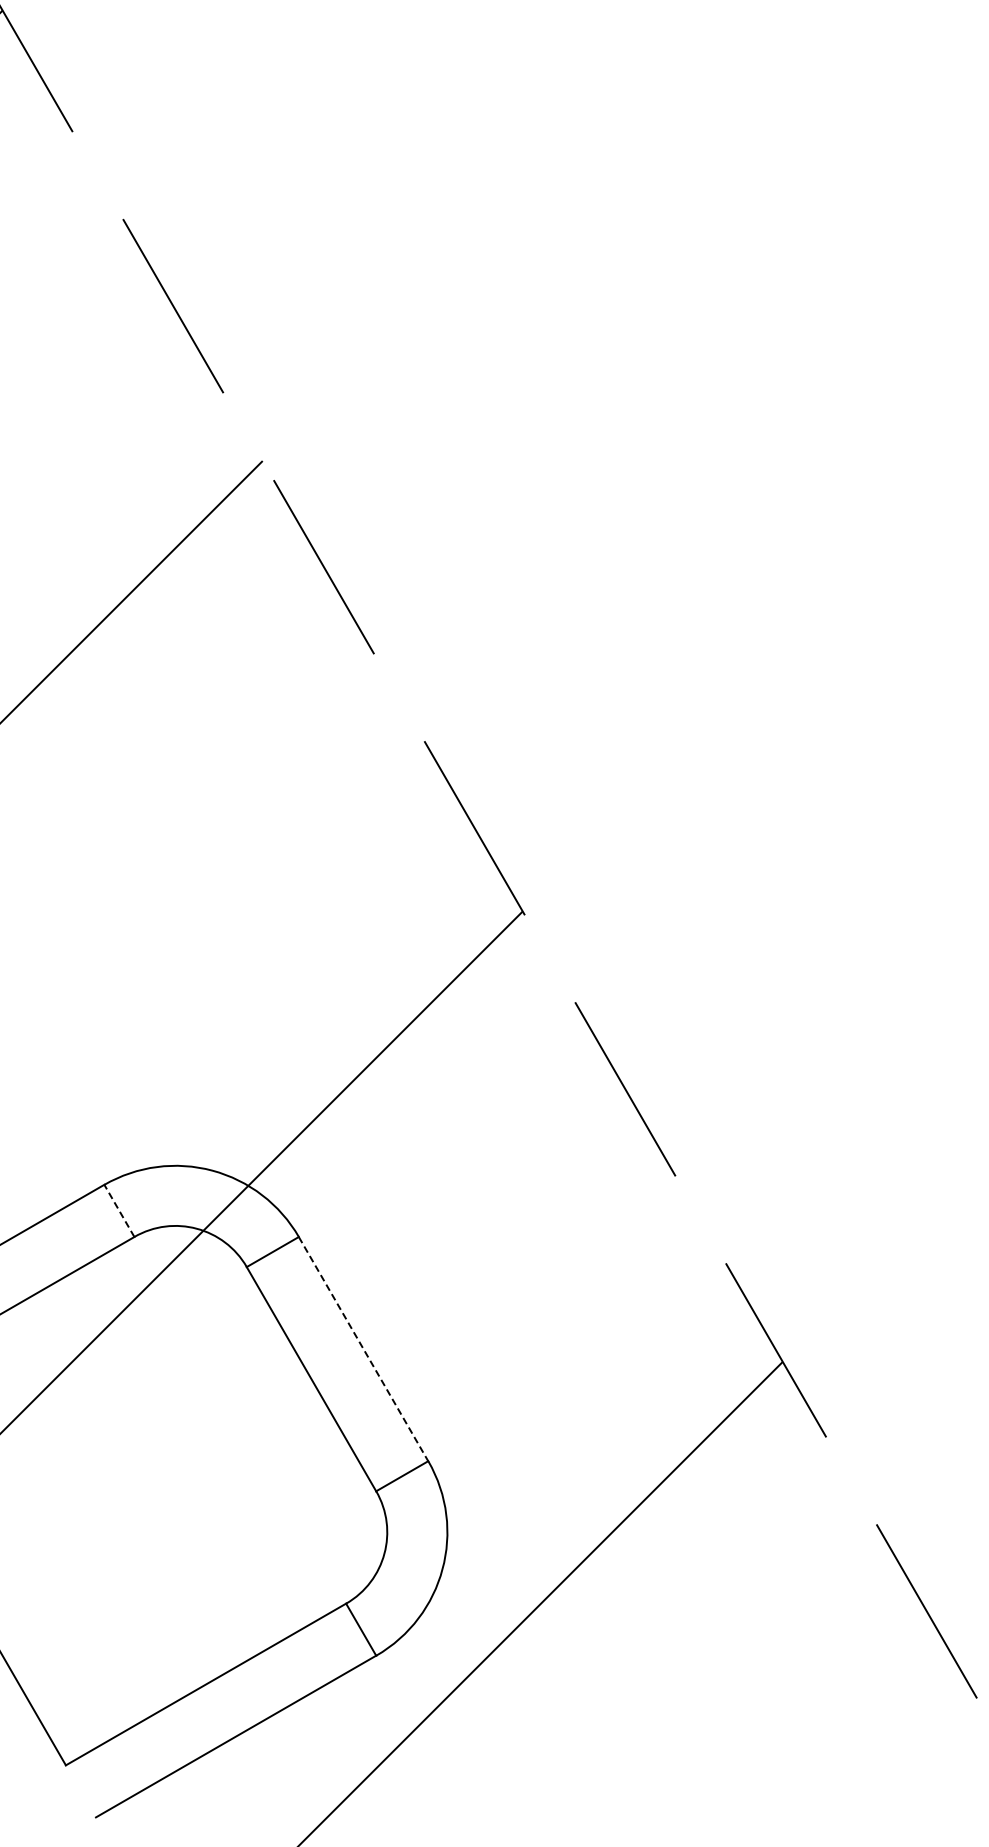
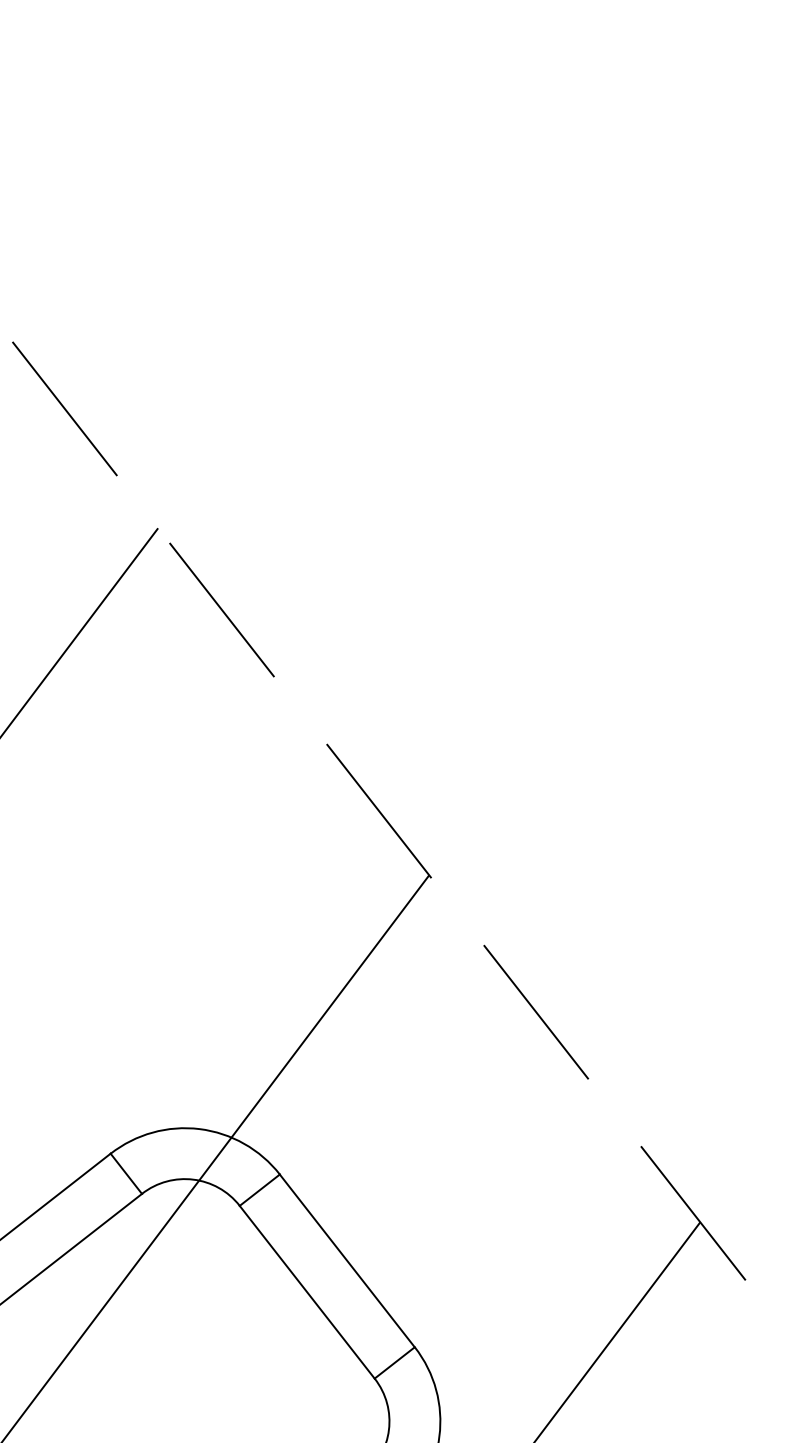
line: (119, 1210) -> (126, 1173), dashed -> solid
line: (363, 1349) -> (347, 1261), dashed -> solid

